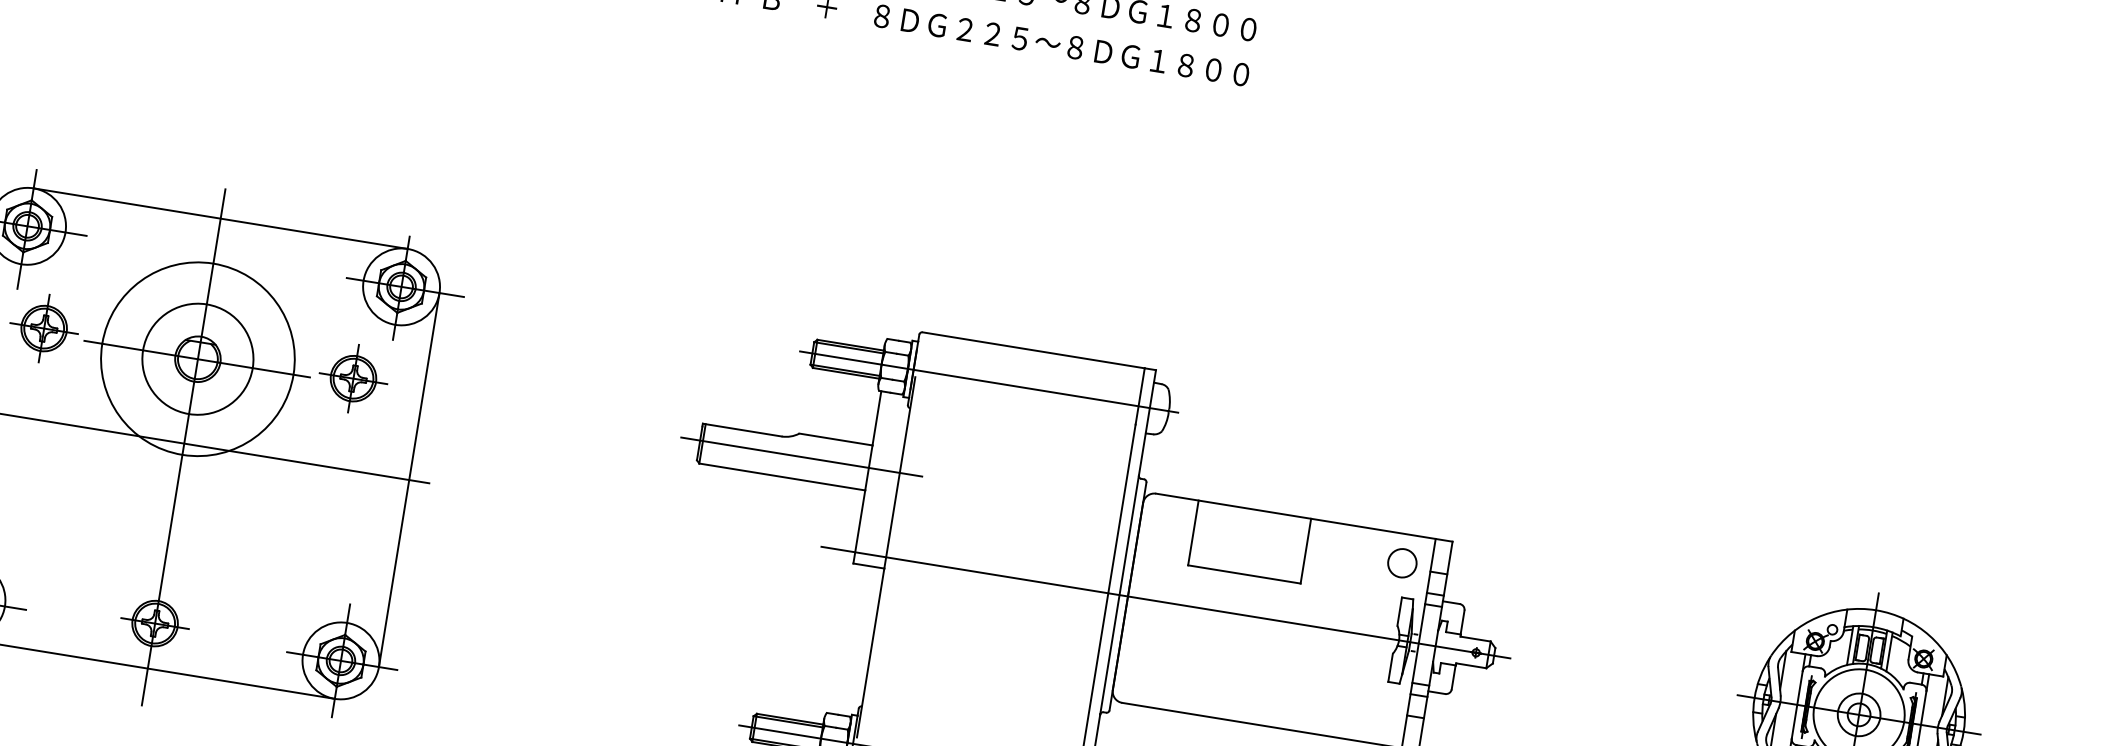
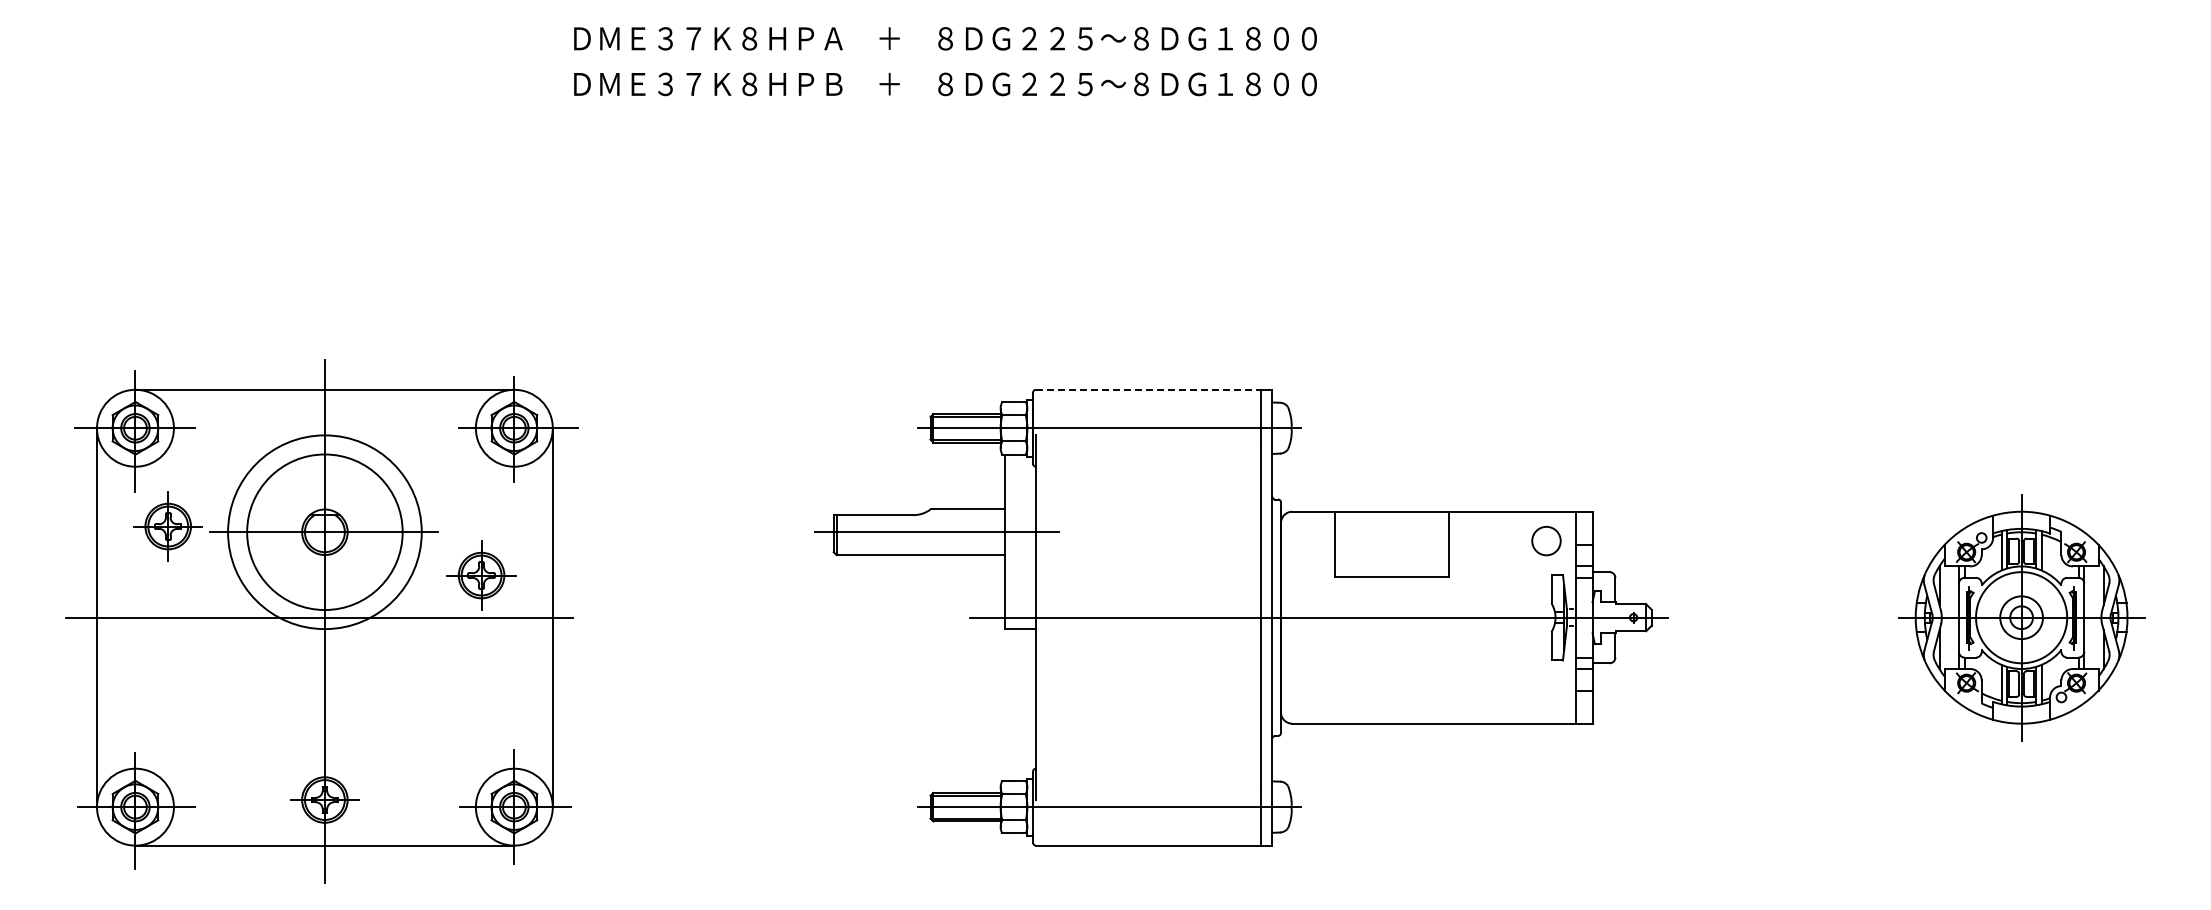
line: (1033, 350) -> (1148, 389), solid -> dashed
circle: (197, 358) -> (324, 531), size x1.4
part: (353, 378) -> (481, 575), moved

